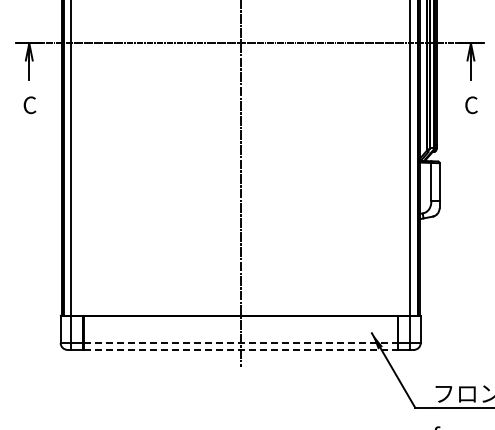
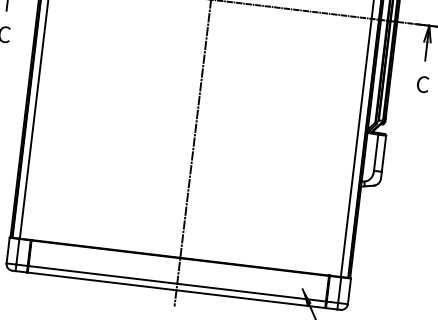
line: (240, 343) -> (177, 284), dashed -> solid
line: (240, 349) -> (176, 289), dashed -> solid

